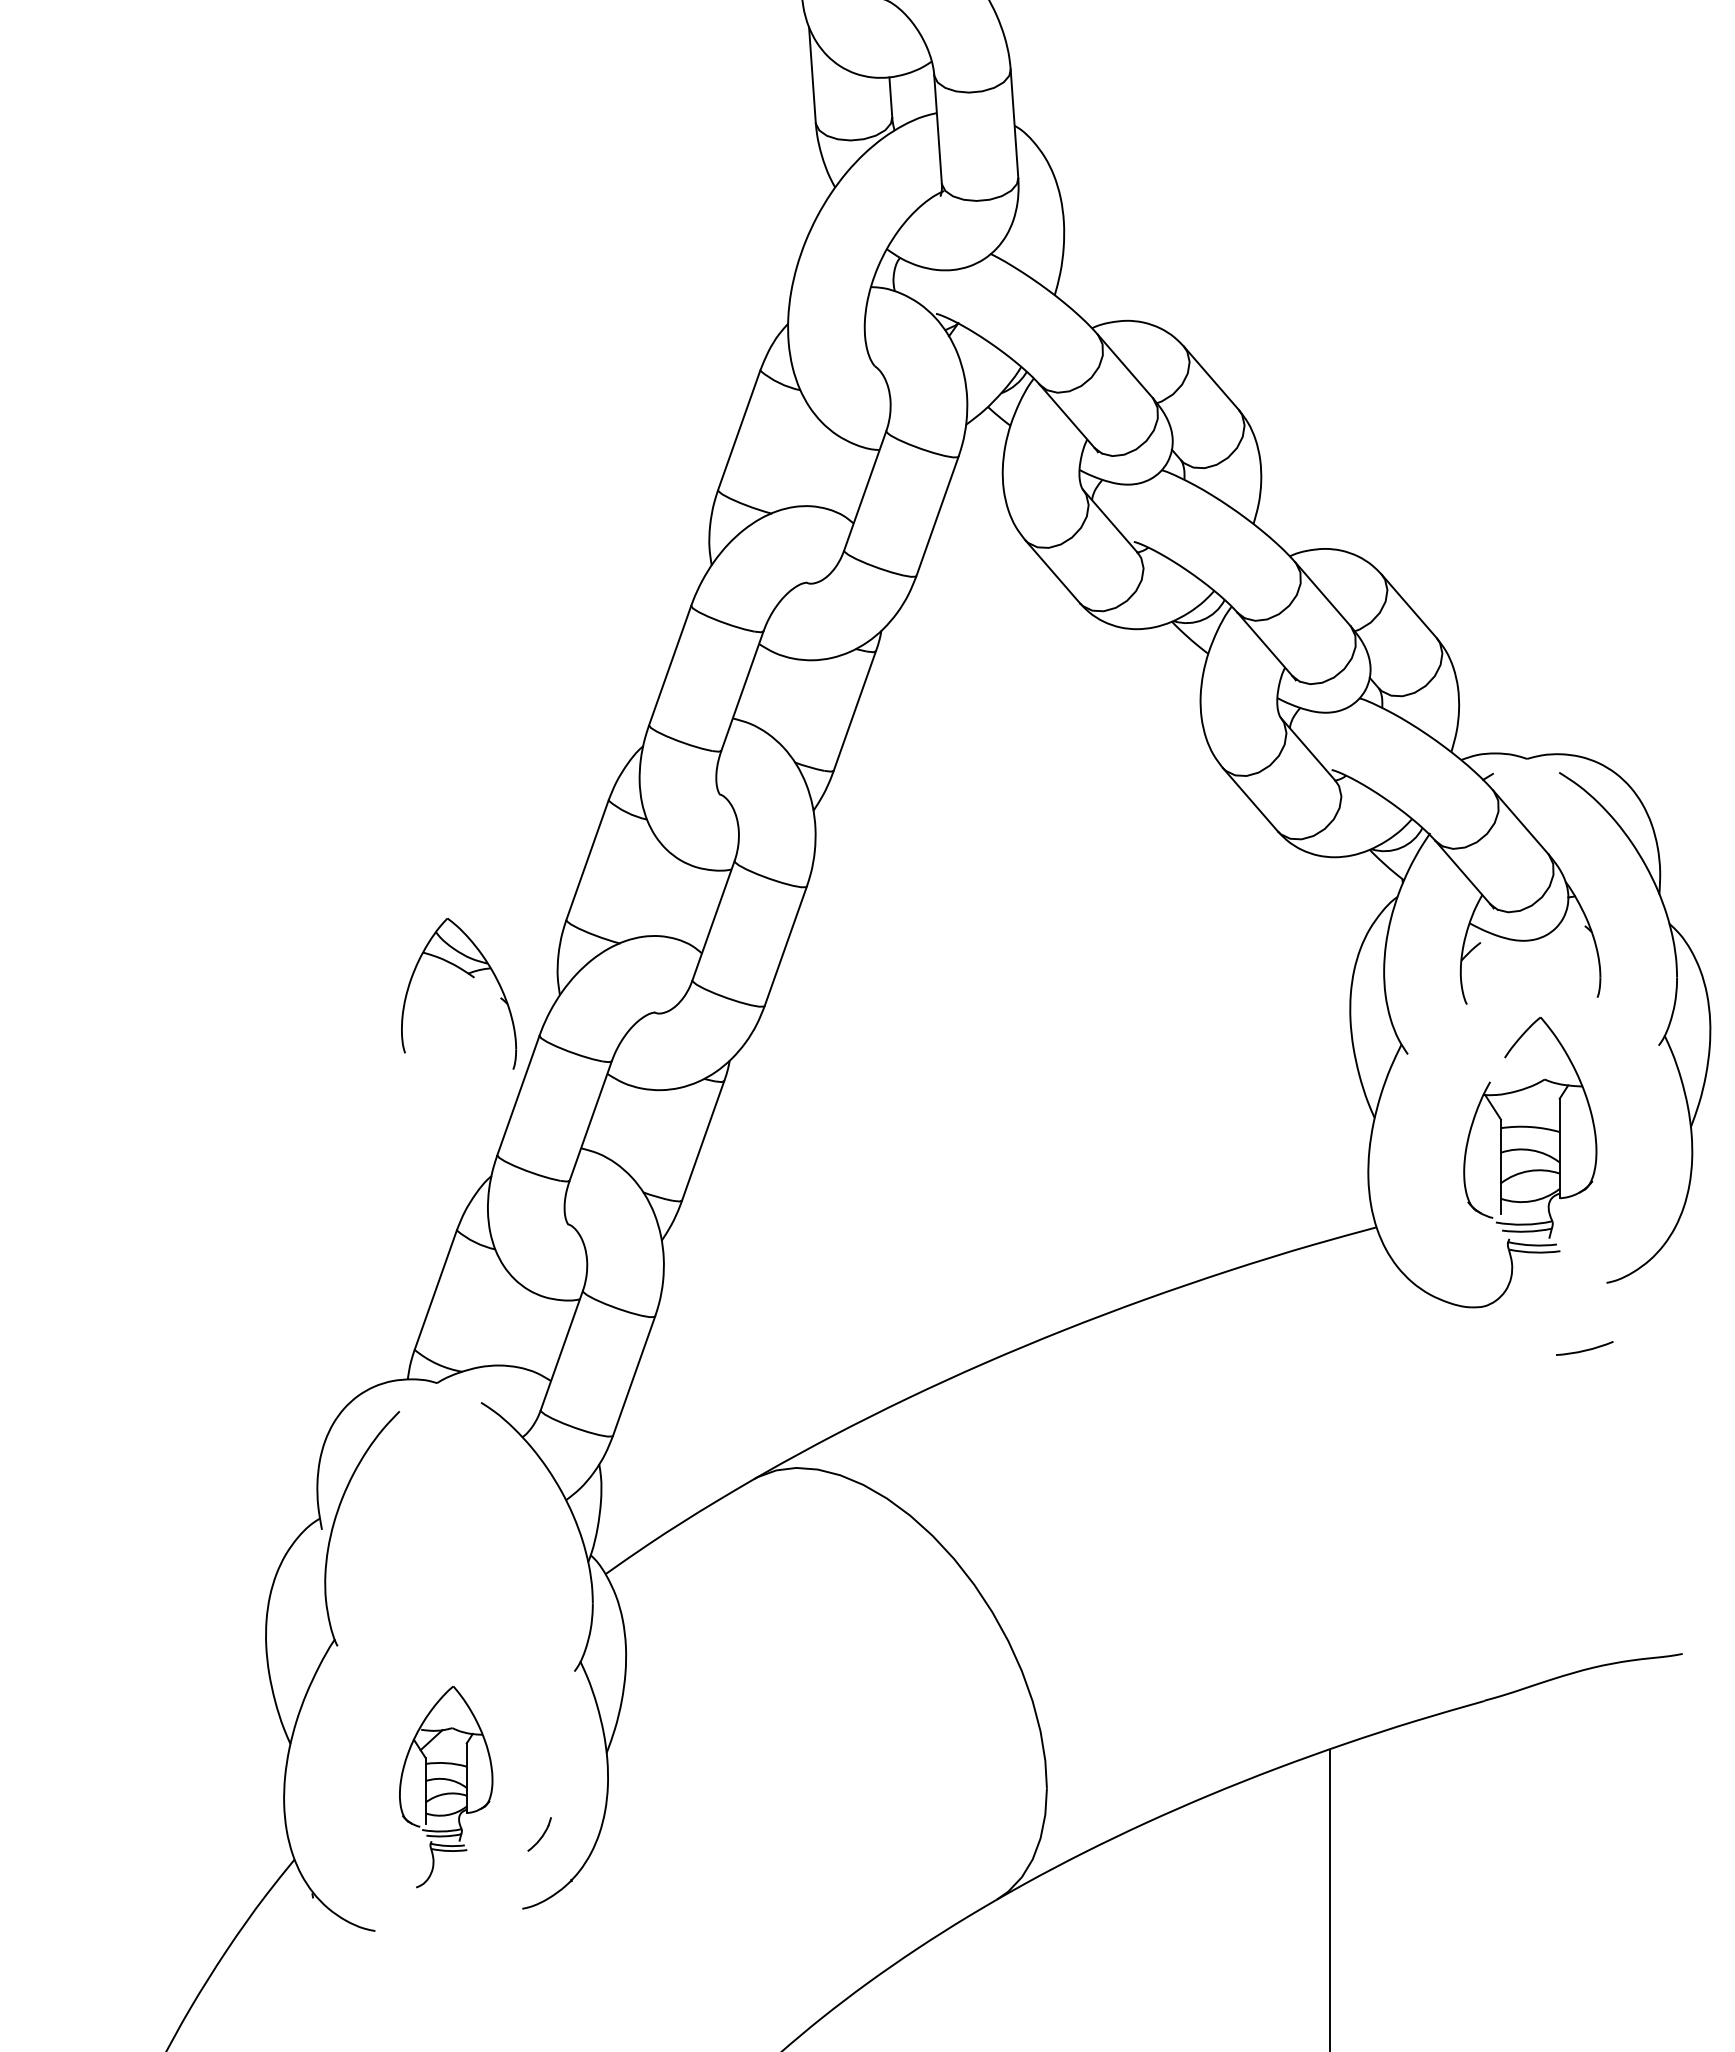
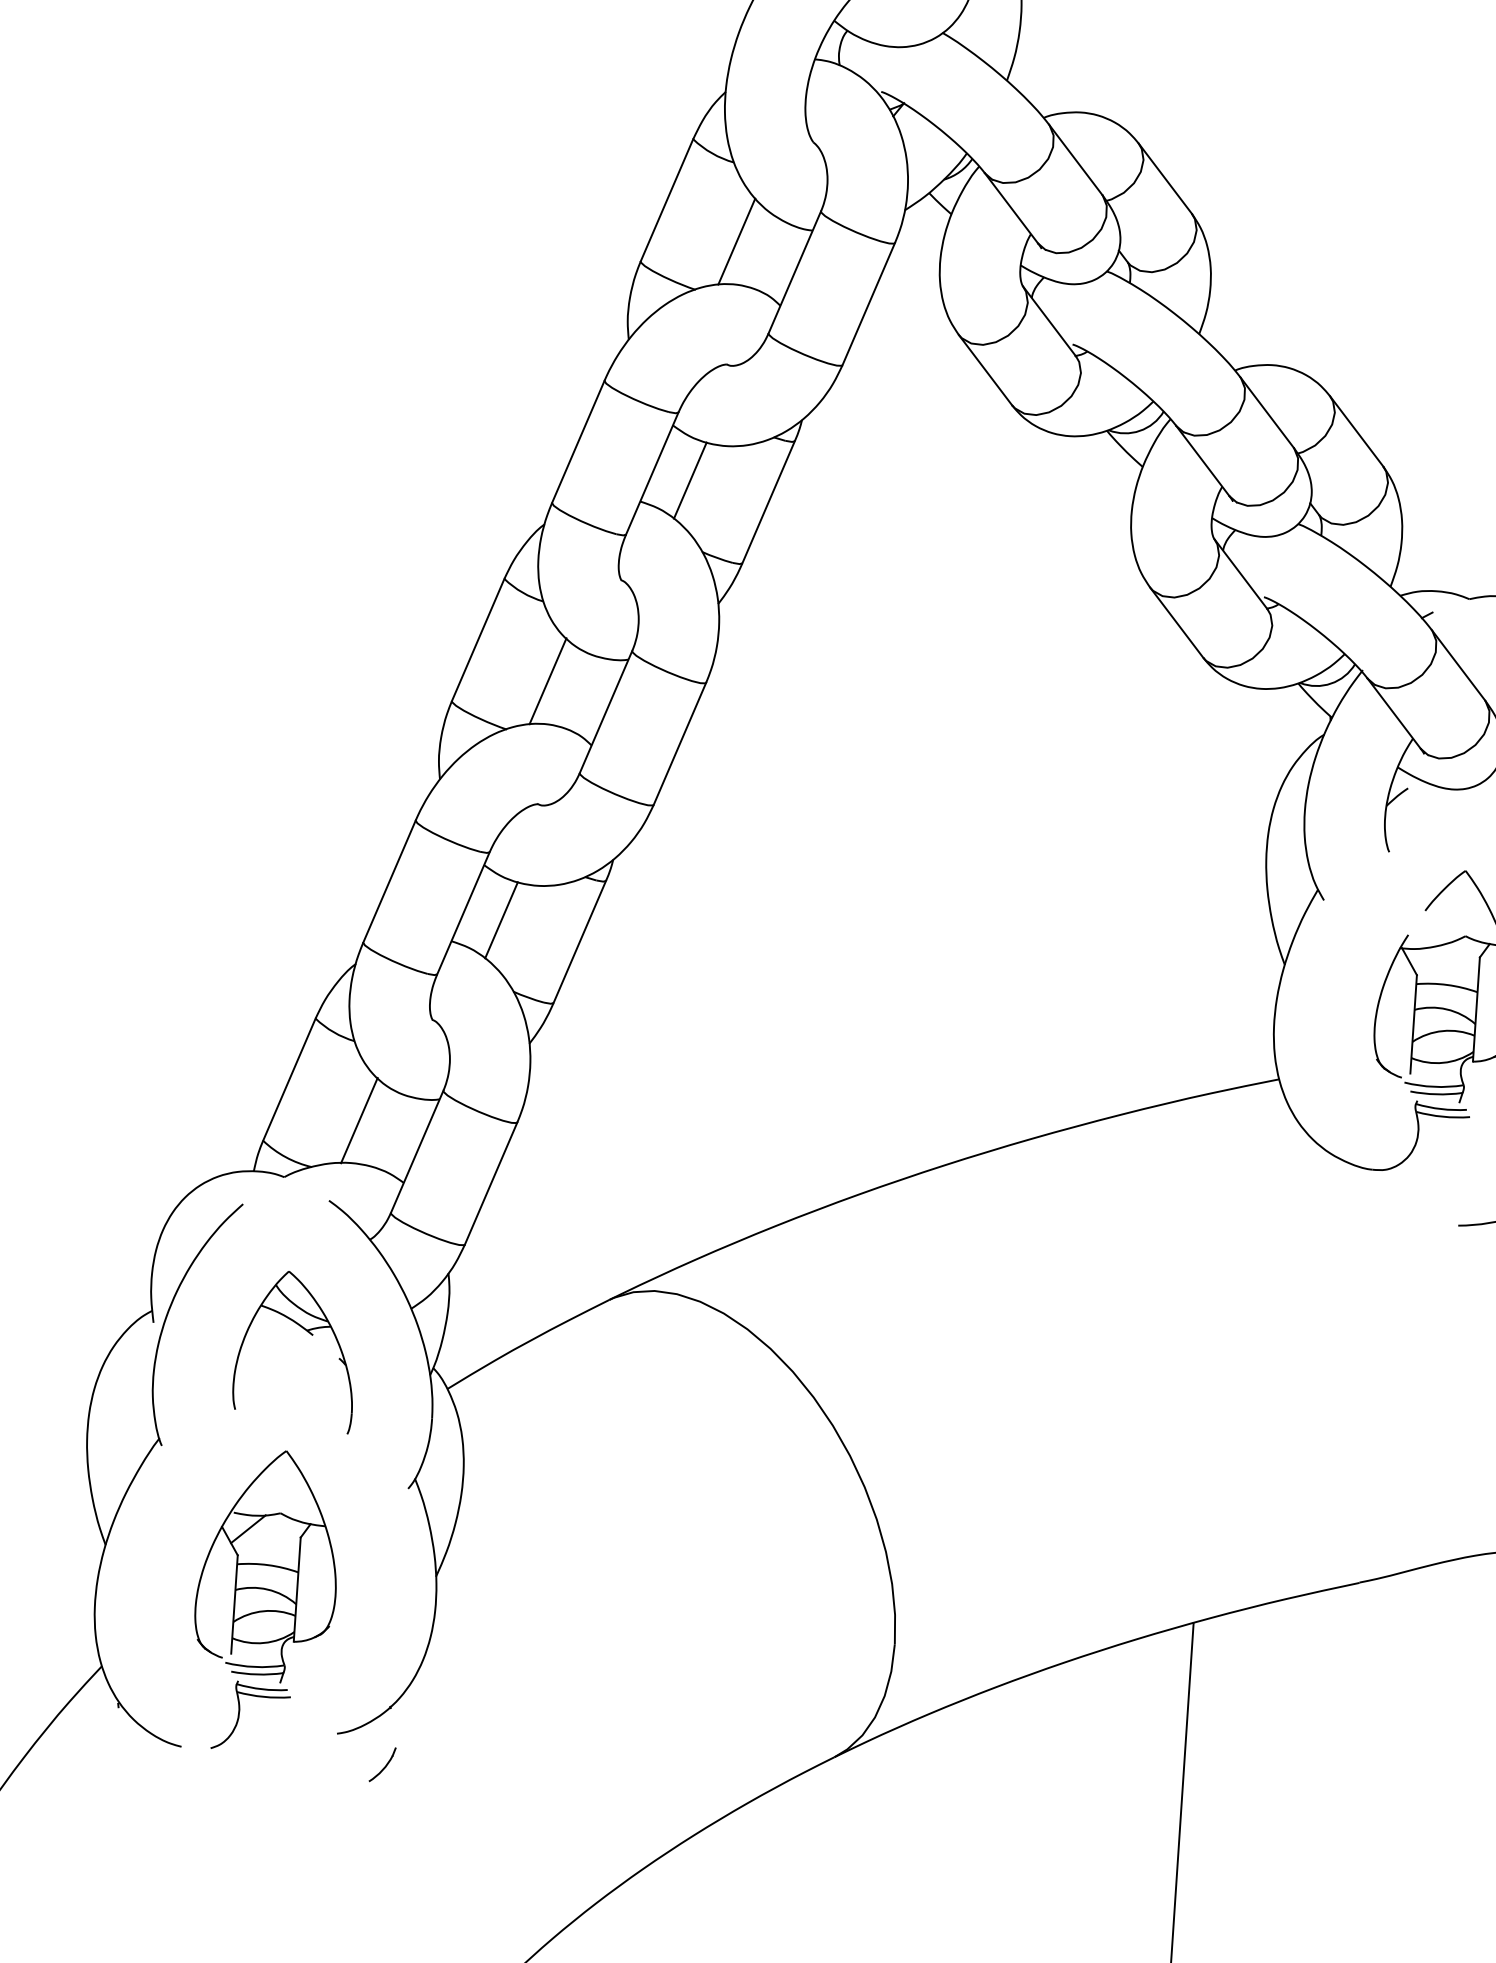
line: (808, 465) -> (737, 241), added
line: (778, 695) -> (689, 480), added
line: (656, 895) -> (548, 681), added
part: (470, 976) -> (309, 1333), moved
line: (627, 1125) -> (501, 920), added
line: (504, 1324) -> (358, 1120), added
part: (446, 1786) -> (266, 1600), size x1.43
part: (539, 1834) -> (382, 1764), moved

